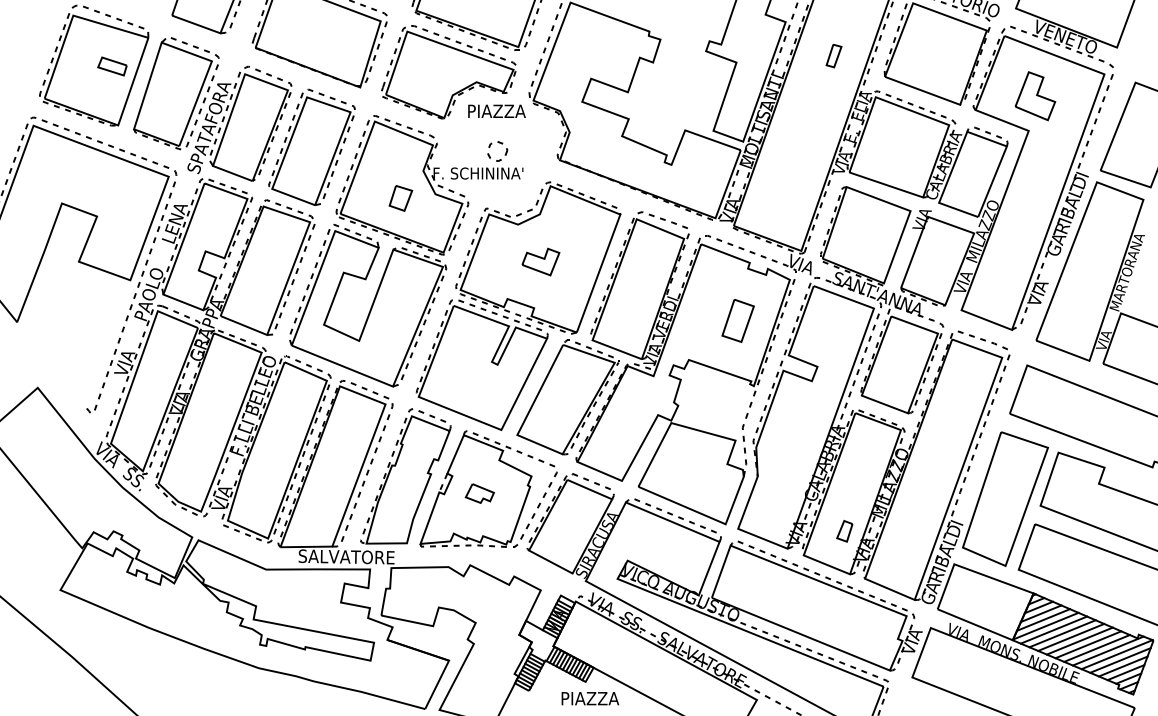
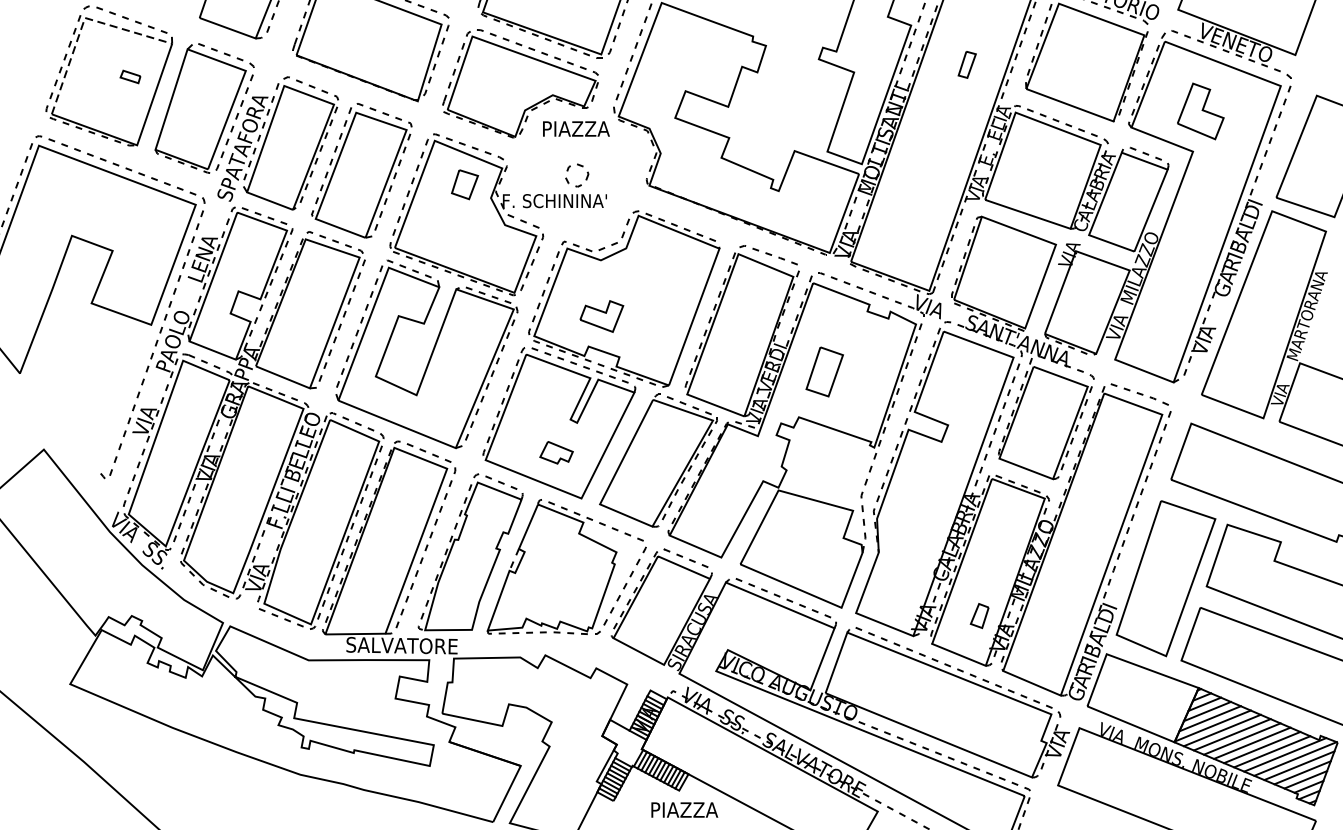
line: (72, 19) -> (84, 22), solid -> dashed
part: (112, 66) -> (130, 76), size x0.6
part: (400, 198) -> (464, 184), moved
part: (540, 261) -> (601, 315), moved
part: (737, 320) -> (823, 371), moved
part: (479, 493) -> (556, 452), moved

